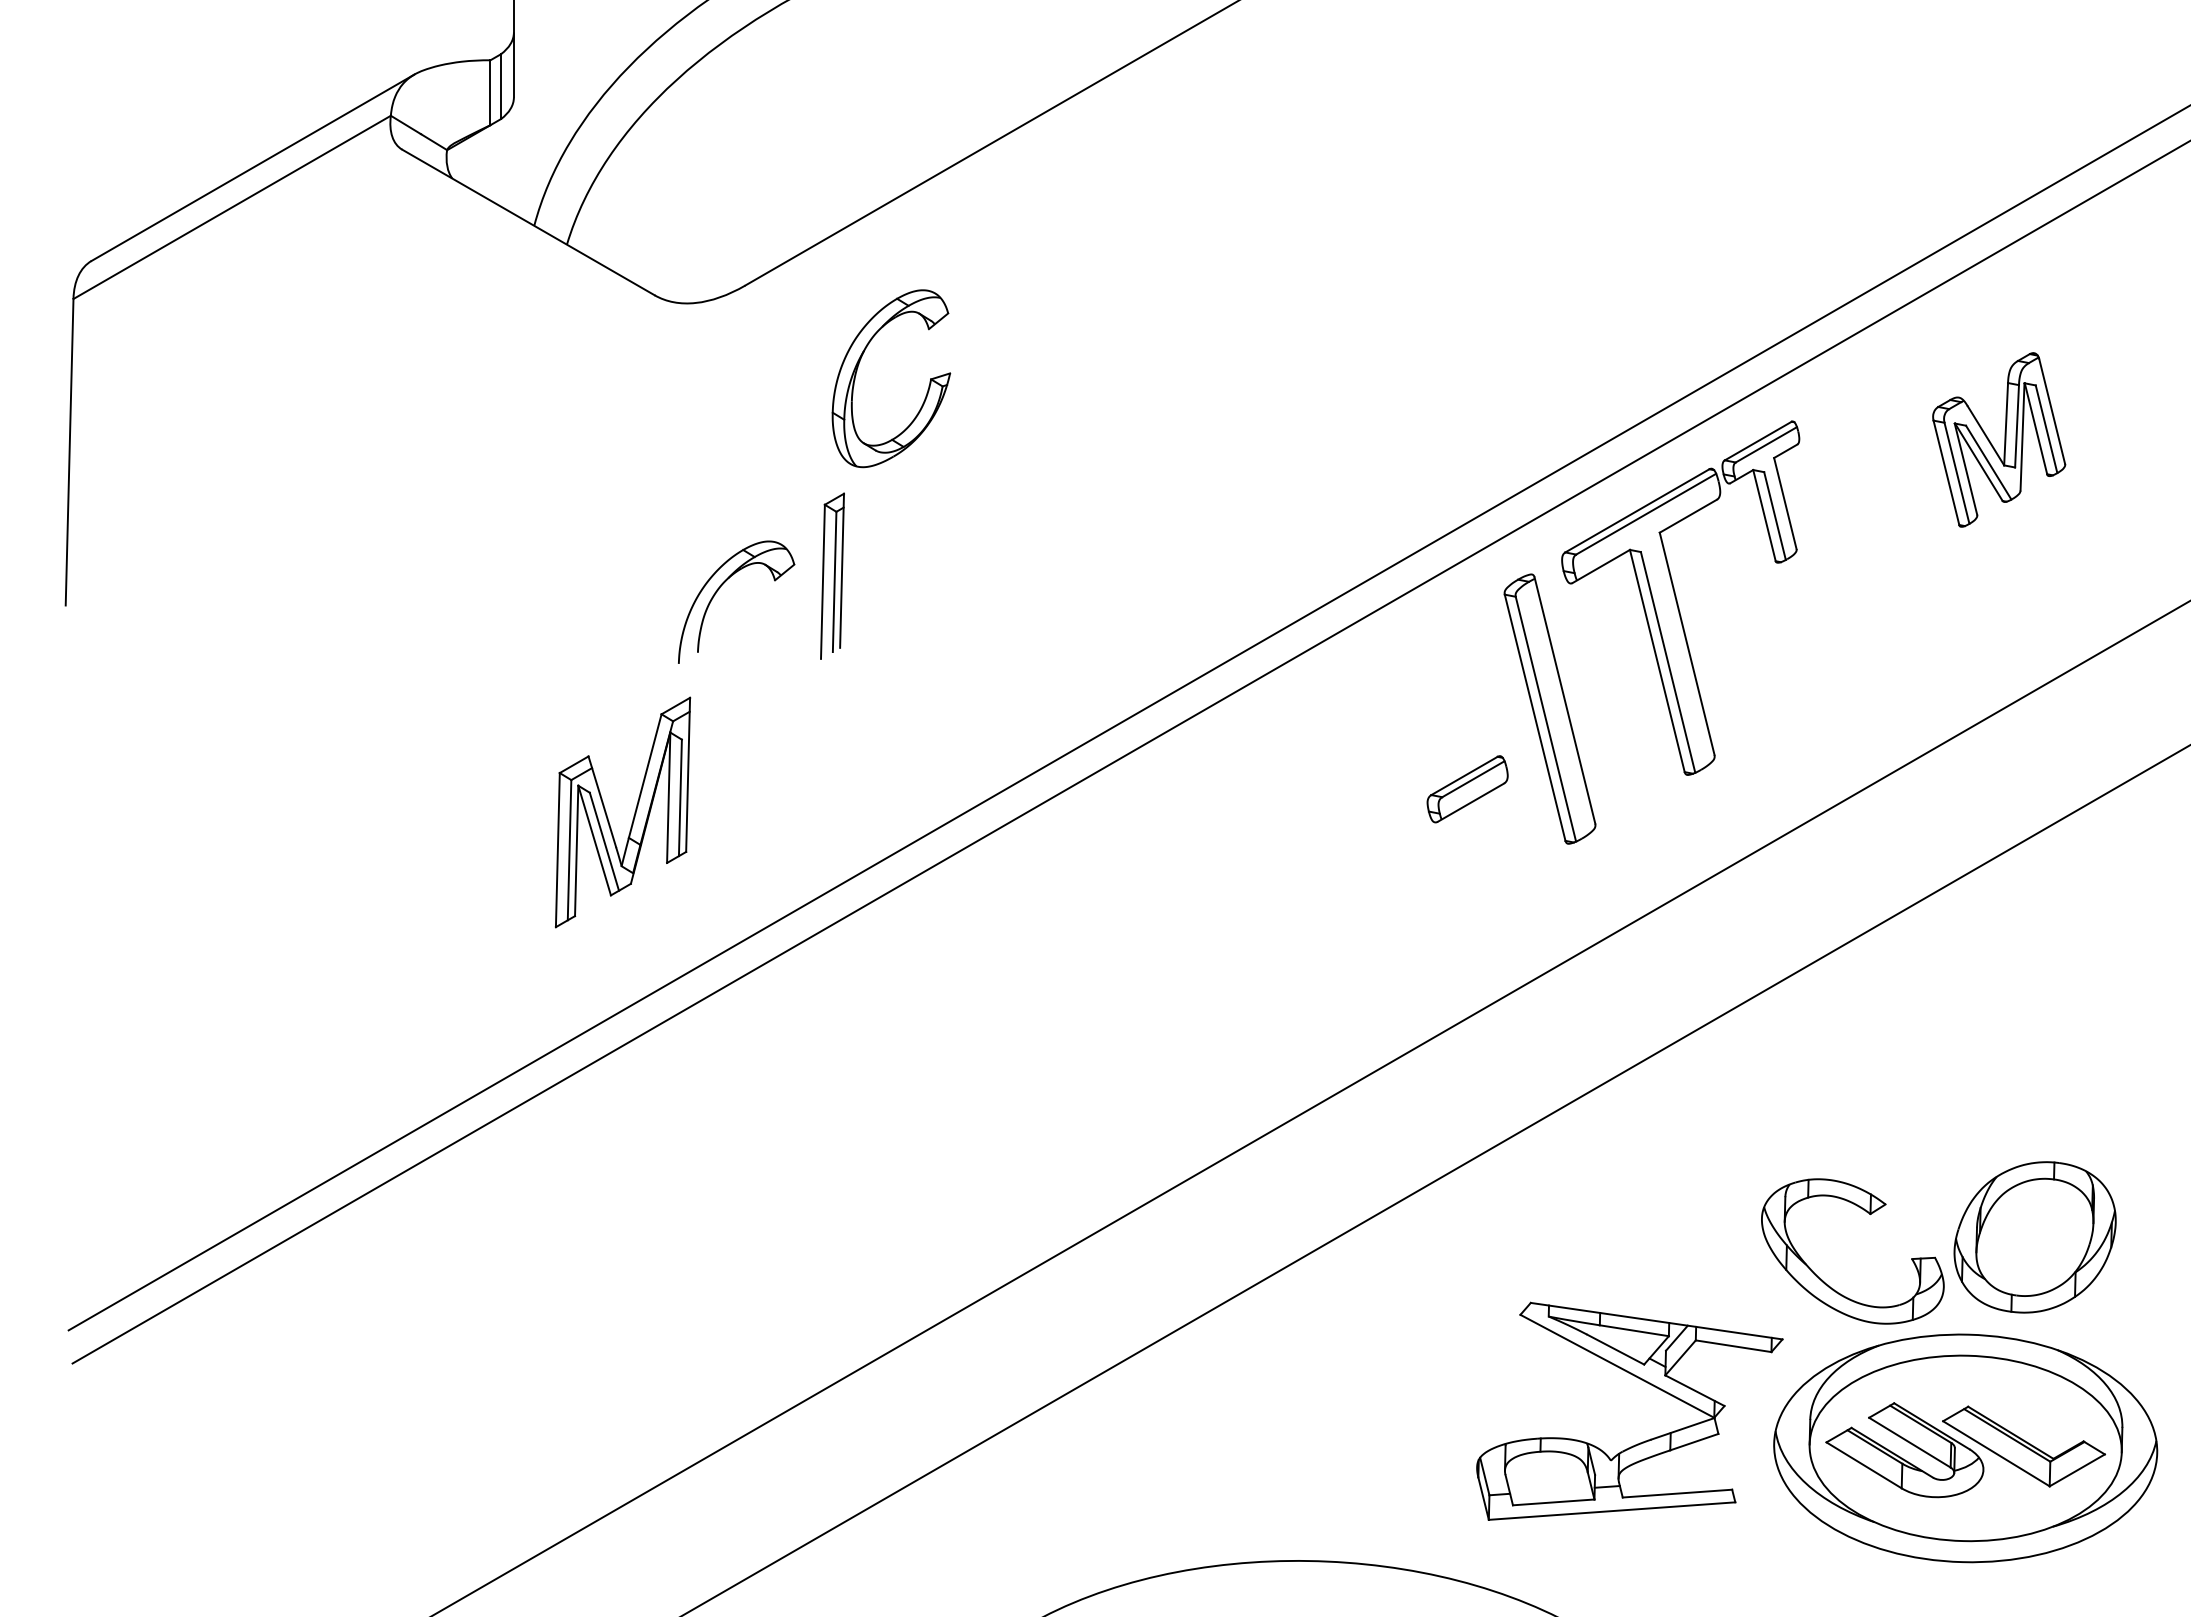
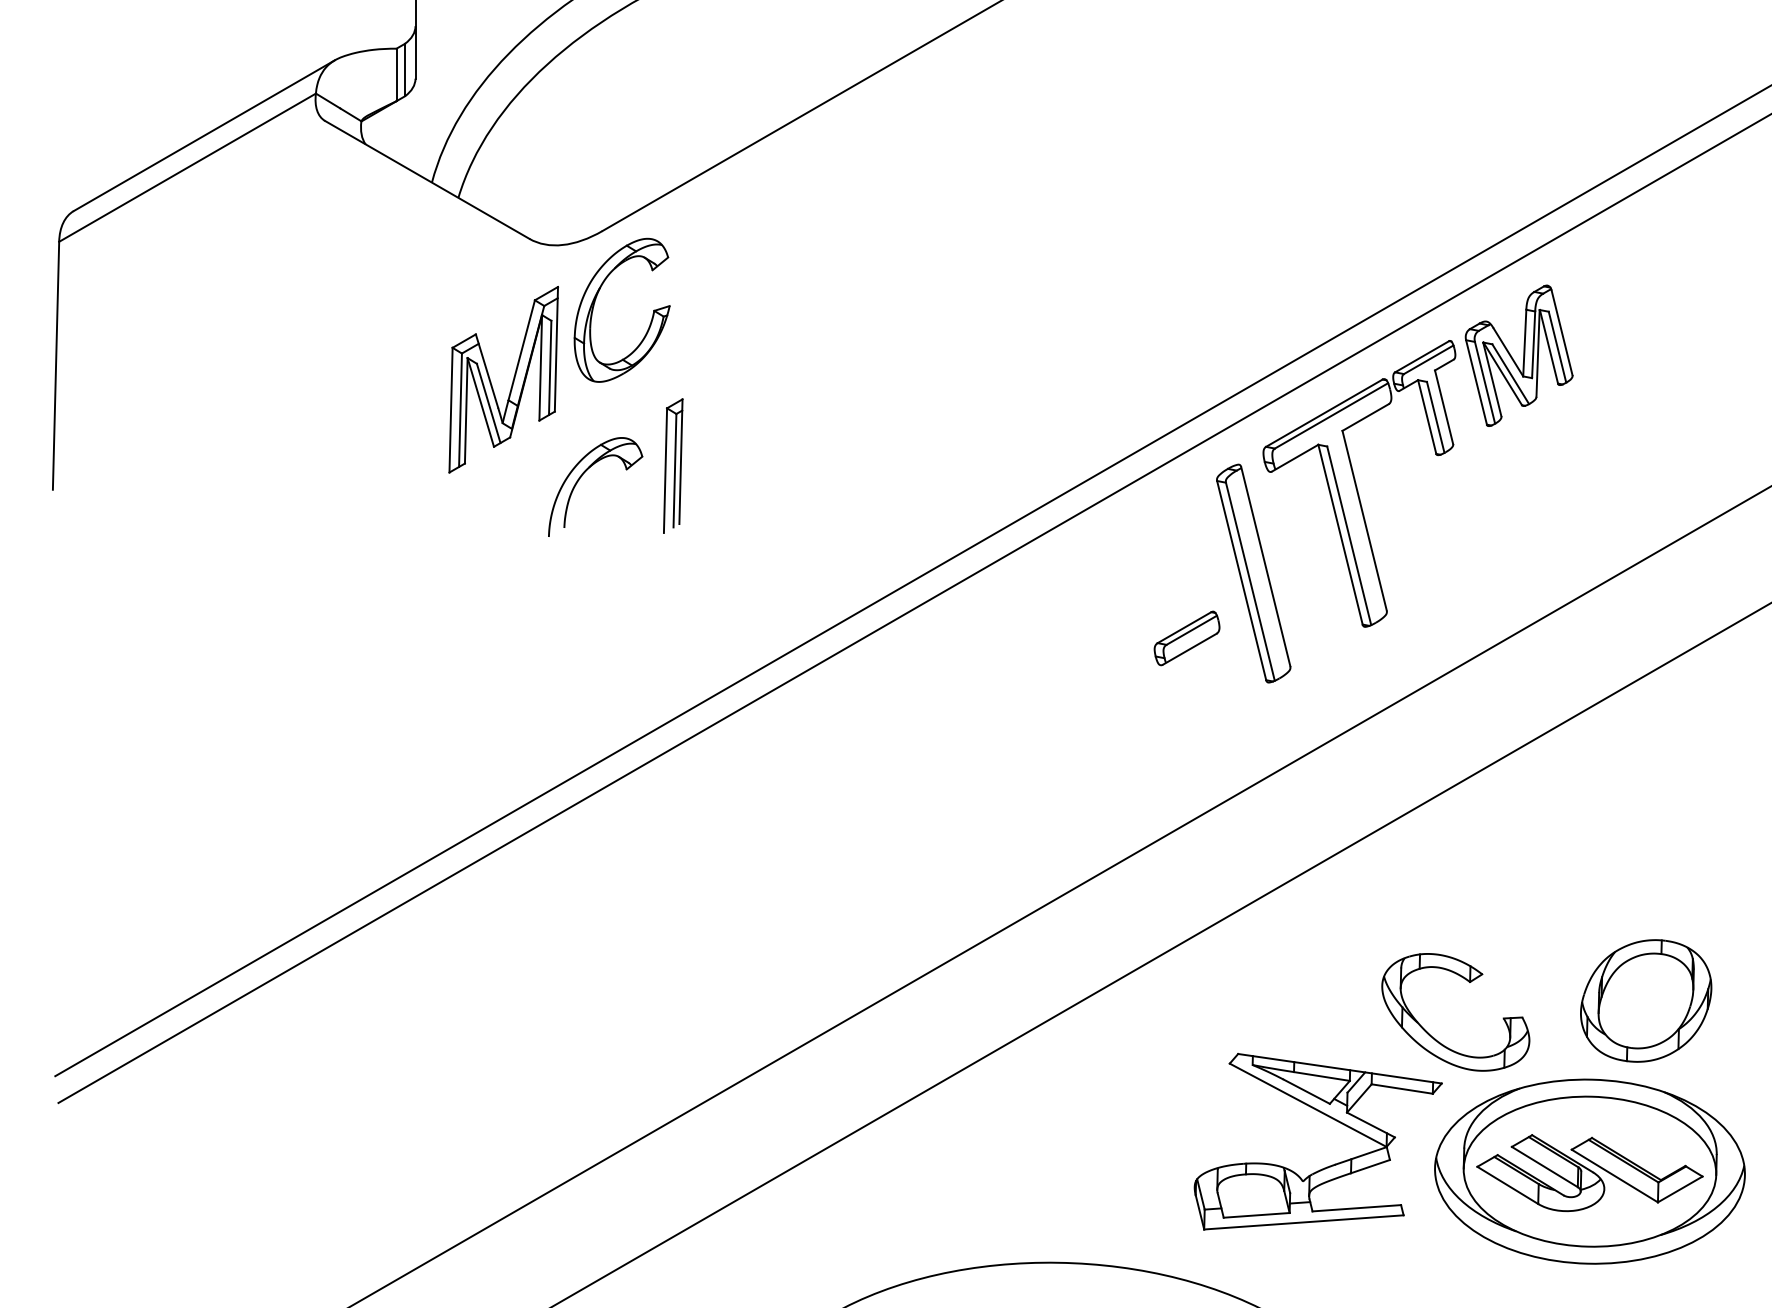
part: (857, 371) -> (594, 304), moved
part: (1999, 439) -> (1519, 355), moved
part: (633, 815) -> (512, 382), moved
part: (1869, 1214) -> (1469, 982), moved

